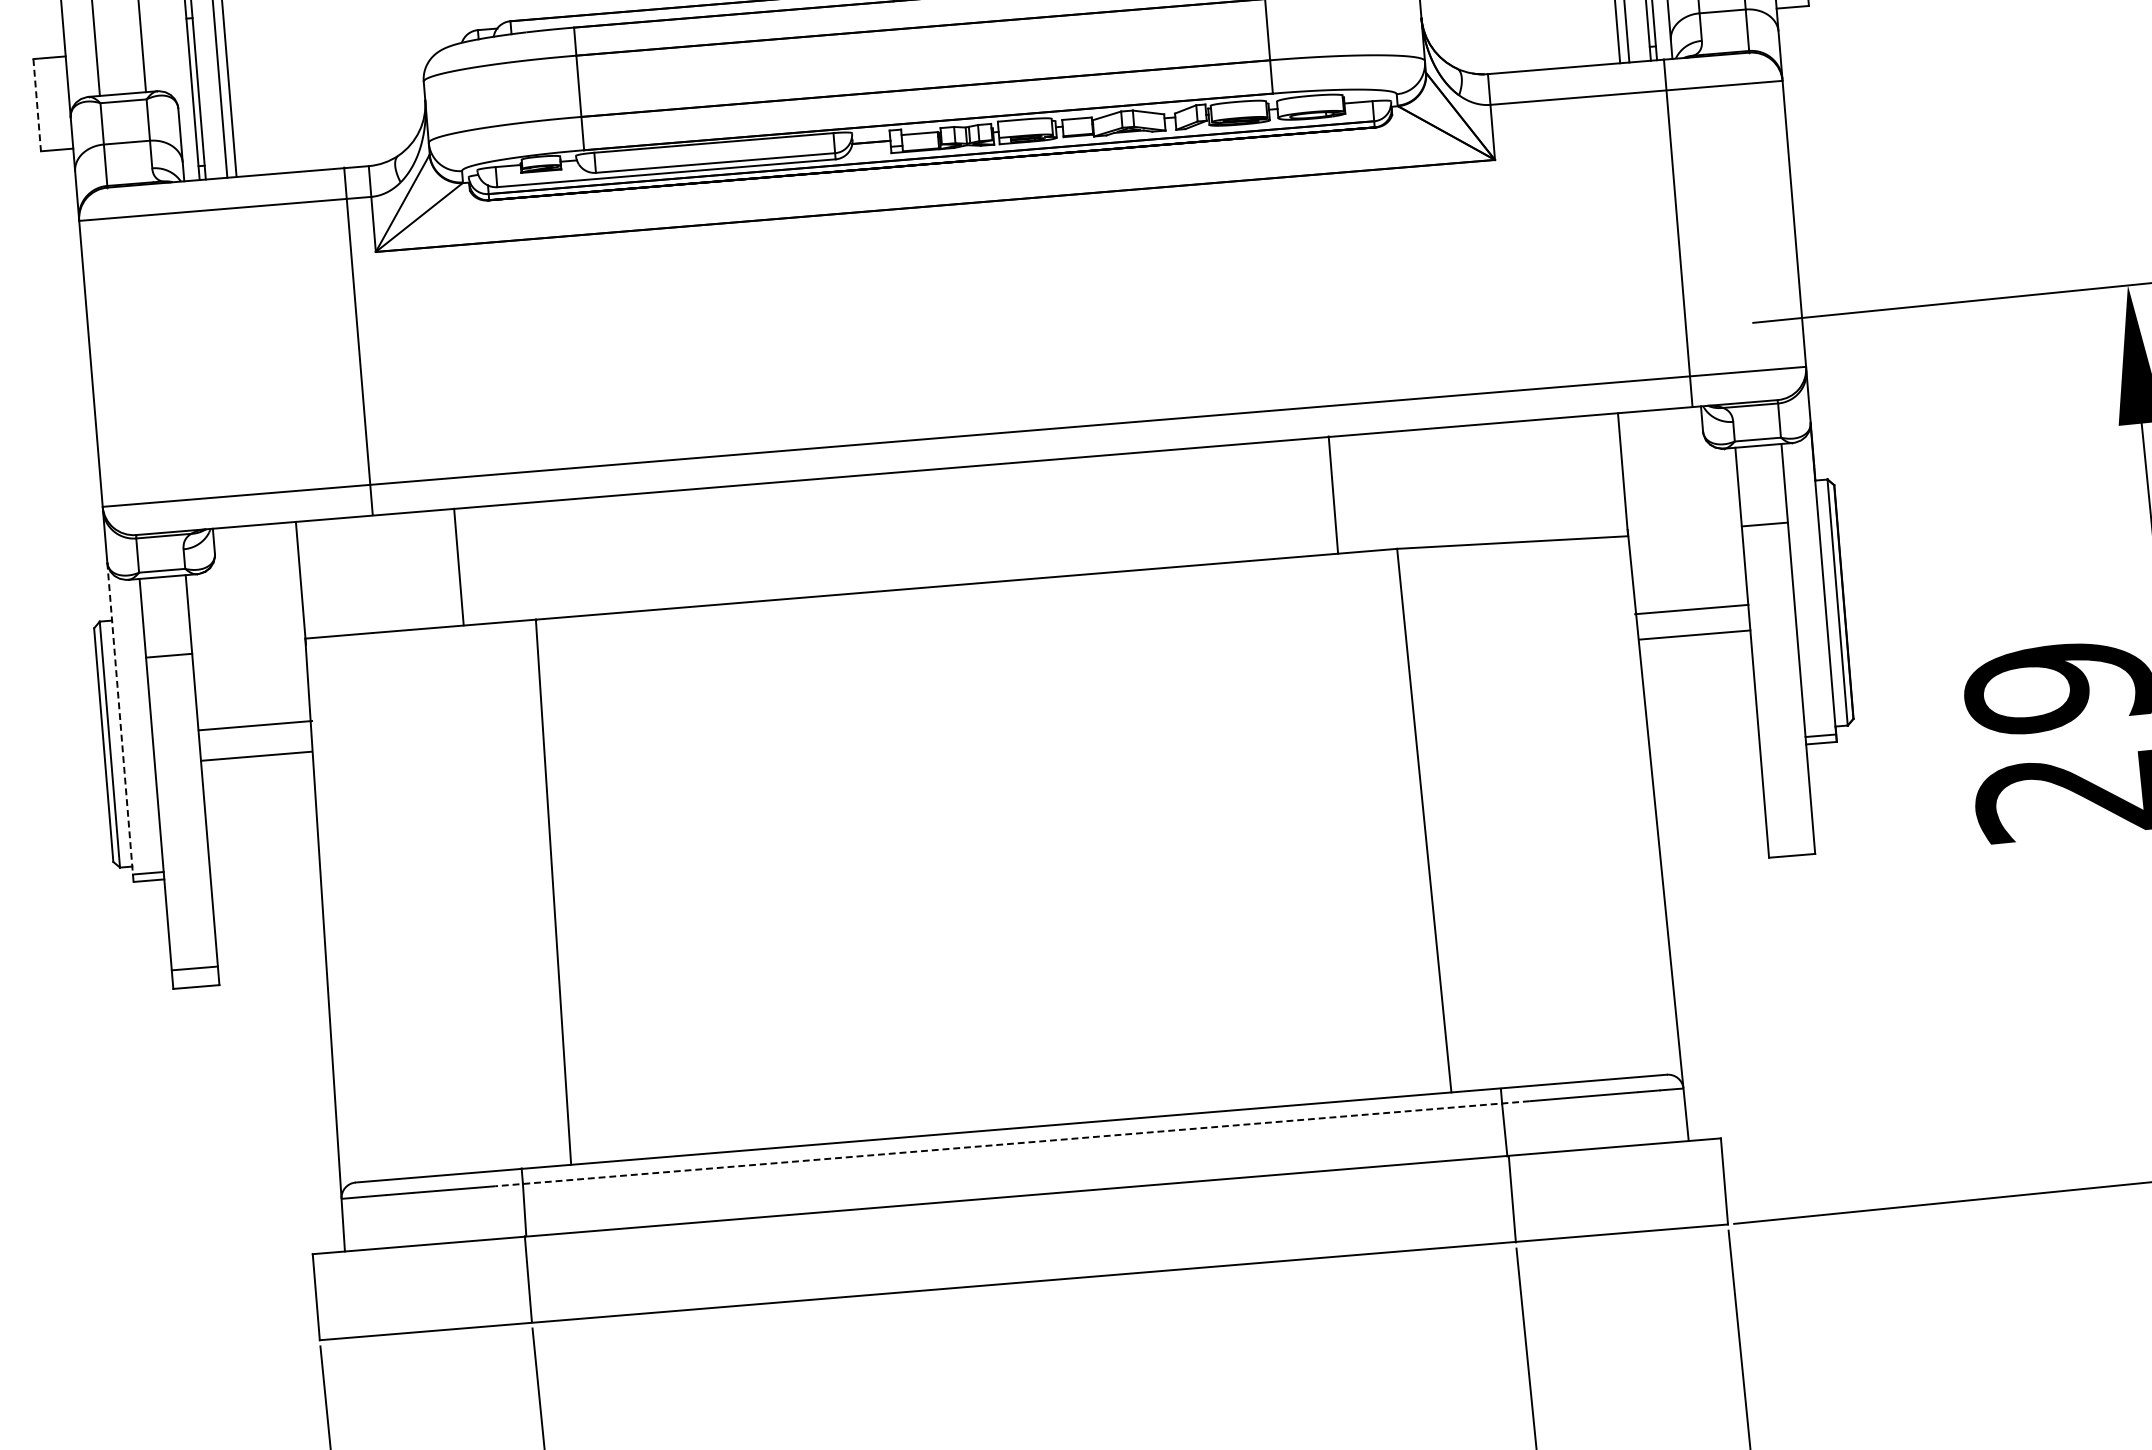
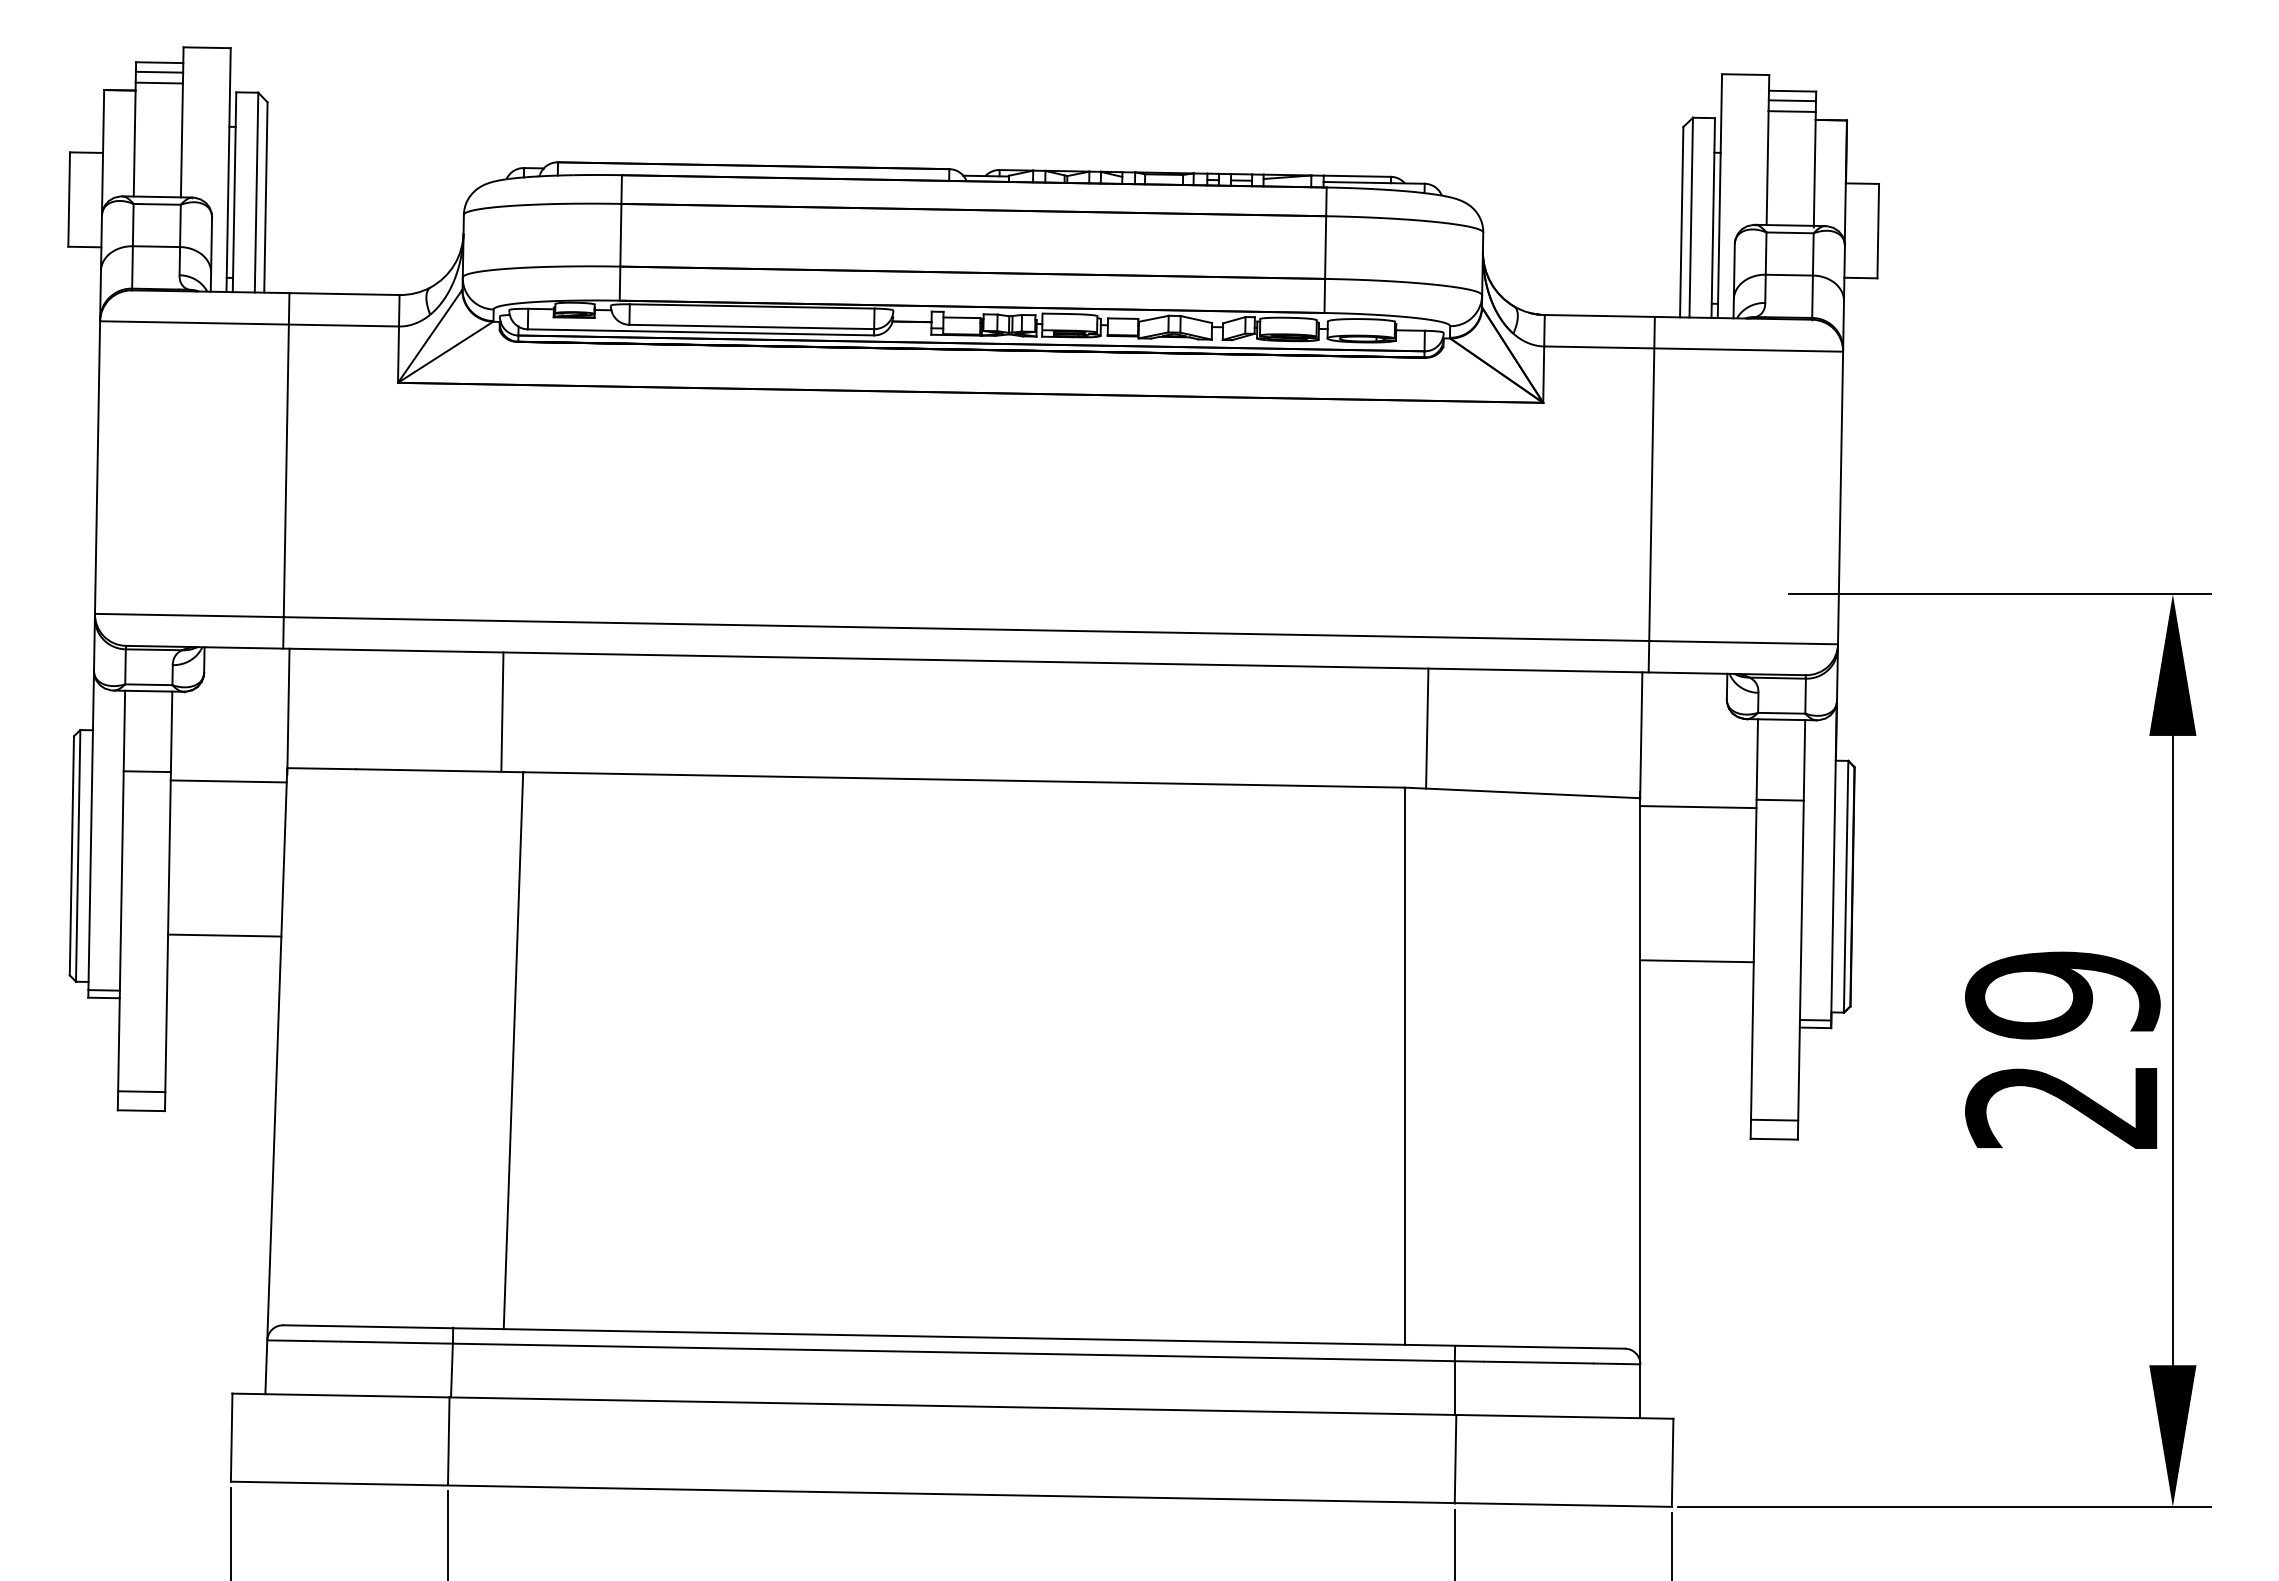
line: (37, 106) -> (69, 200), dashed -> solid
line: (1677, 233) -> (1651, 494), moved
line: (358, 341) -> (286, 470), moved
line: (1333, 494) -> (1427, 728), moved
line: (458, 566) -> (502, 711), moved
line: (1691, 609) -> (1698, 807), moved
line: (1694, 635) -> (1696, 961), moved
line: (120, 722) -> (91, 834), dashed -> solid
line: (255, 725) -> (228, 781), moved
line: (256, 756) -> (224, 935), moved
line: (1790, 836) -> (1774, 1119), added
line: (1012, 1143) -> (953, 1352), dashed -> solid

